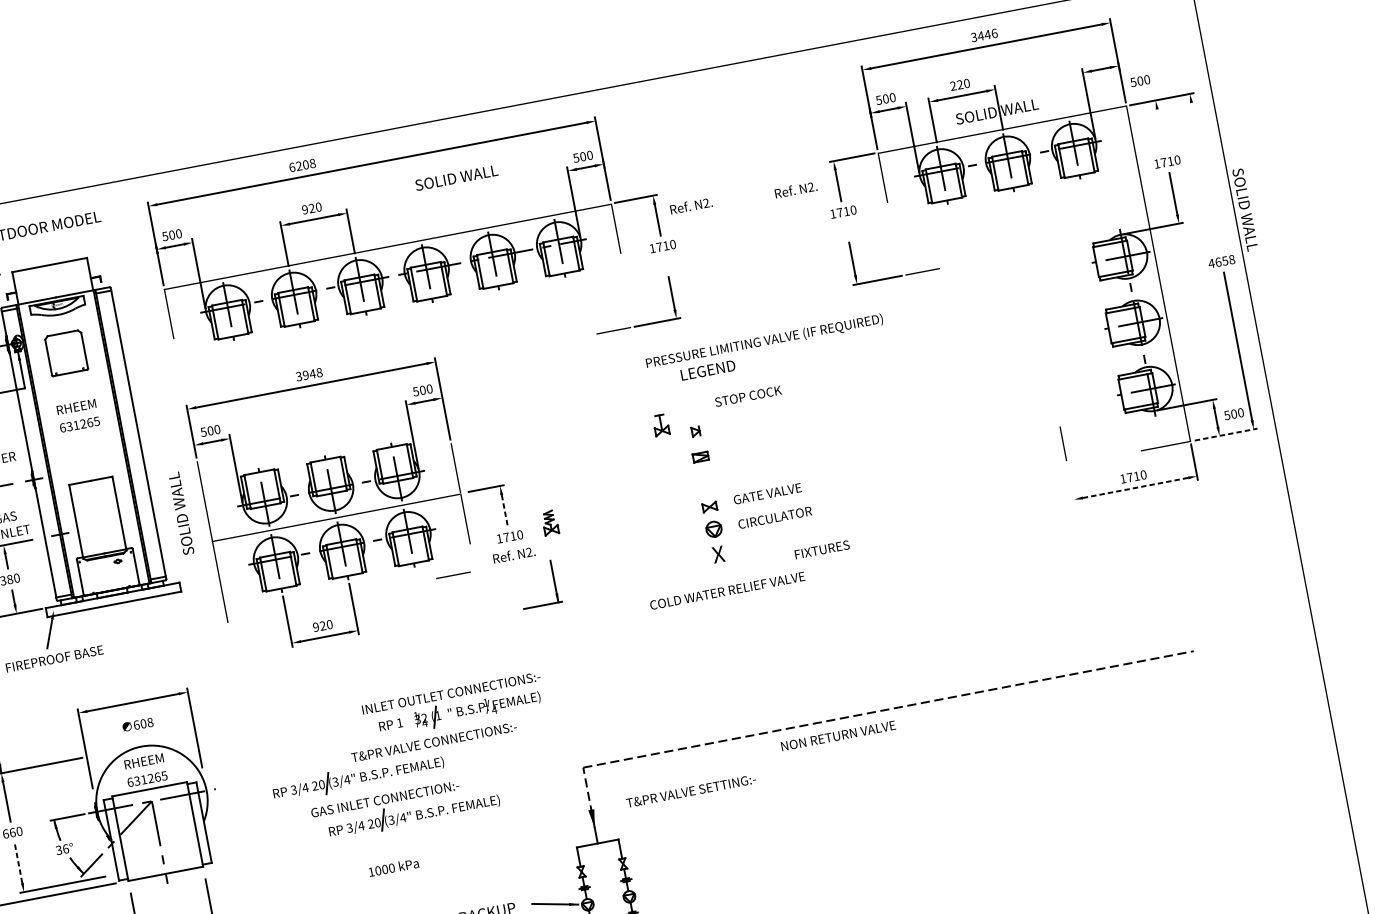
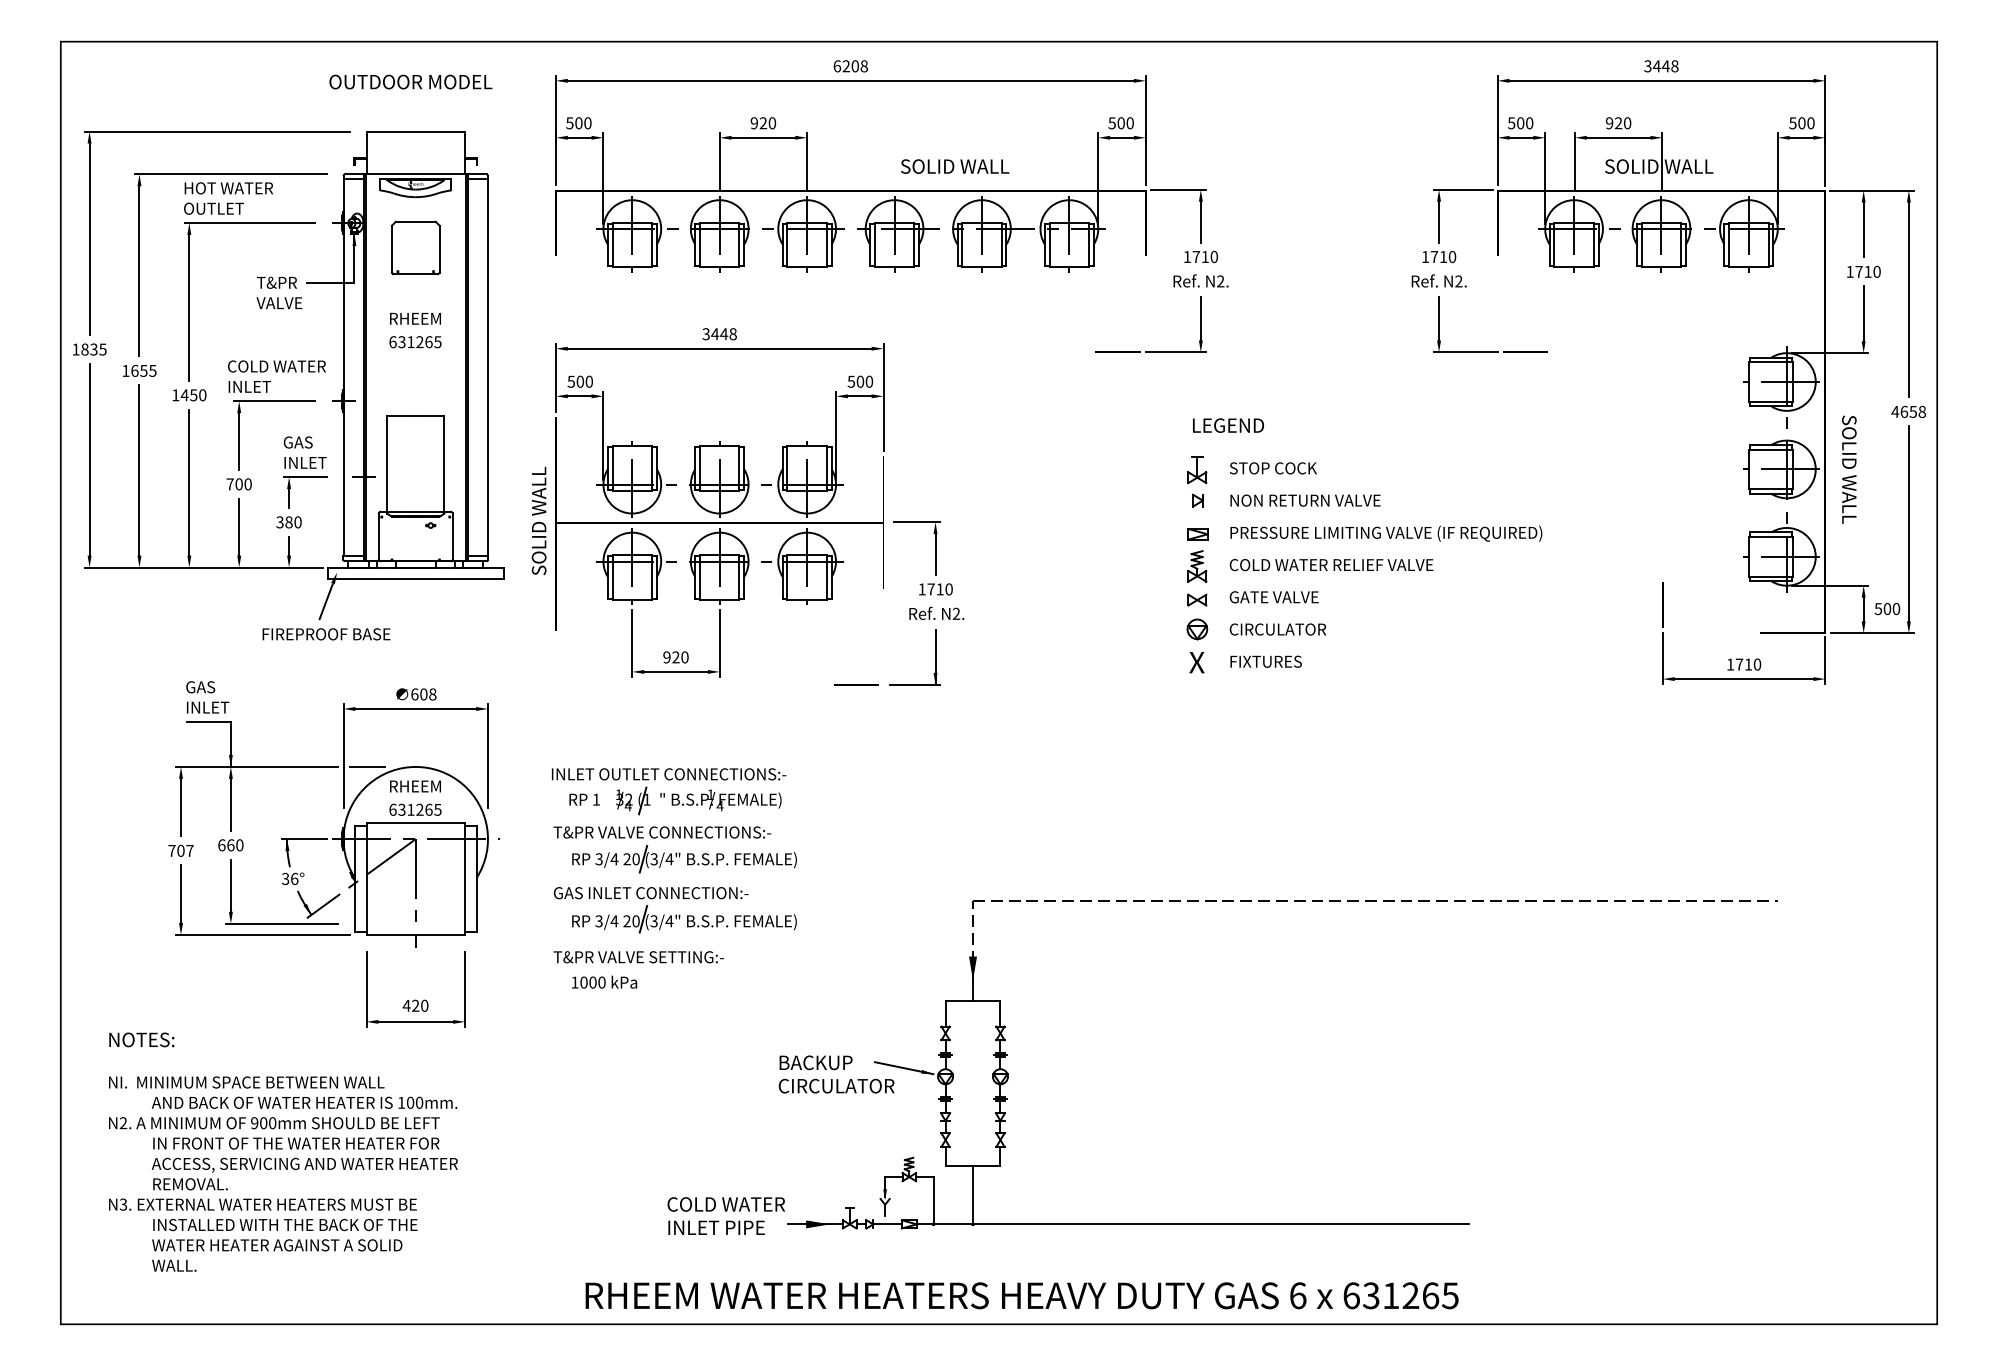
text: (994, 33) -> (1674, 66), 3446 -> 3448
text: (1140, 81) -> (1801, 123), moved
text: (953, 86) -> (1609, 123), 220 -> 920
line: (1161, 129) -> (1863, 229), added
text: (302, 165) -> (850, 66), moved
line: (1205, 176) -> (1908, 299), added
text: (456, 177) -> (955, 166), moved
text: (795, 189) -> (1438, 280), moved
text: (690, 205) -> (1200, 280), moved
text: (1245, 209) -> (1849, 469), moved
text: (764, 341) -> (1386, 533), moved
text: (306, 375) -> (715, 334), 3948 -> 3448
part: (661, 425) -> (1197, 470), moved
line: (1226, 434) -> (1872, 633), dashed -> solid
line: (1070, 484) -> (1662, 658), added
line: (1135, 488) -> (1743, 679), dashed -> solid
line: (504, 511) -> (935, 555), dashed -> solid
text: (181, 514) -> (538, 521), moved
part: (550, 522) -> (1197, 566), moved
text: (821, 549) -> (1265, 661), moved
line: (453, 575) -> (856, 684), moved
part: (554, 581) -> (935, 657), moved
text: (727, 591) -> (1331, 565), moved
part: (453, 706) -> (668, 791), moved
text: (137, 724) -> (416, 694), moved
text: (838, 735) -> (1305, 500), moved
text: (434, 742) -> (662, 832), moved
line: (104, 753) -> (366, 766), added
text: (691, 791) -> (638, 957), moved
part: (406, 808) -> (675, 910), moved
line: (18, 863) -> (230, 885), dashed -> solid
text: (393, 867) -> (604, 981), moved

